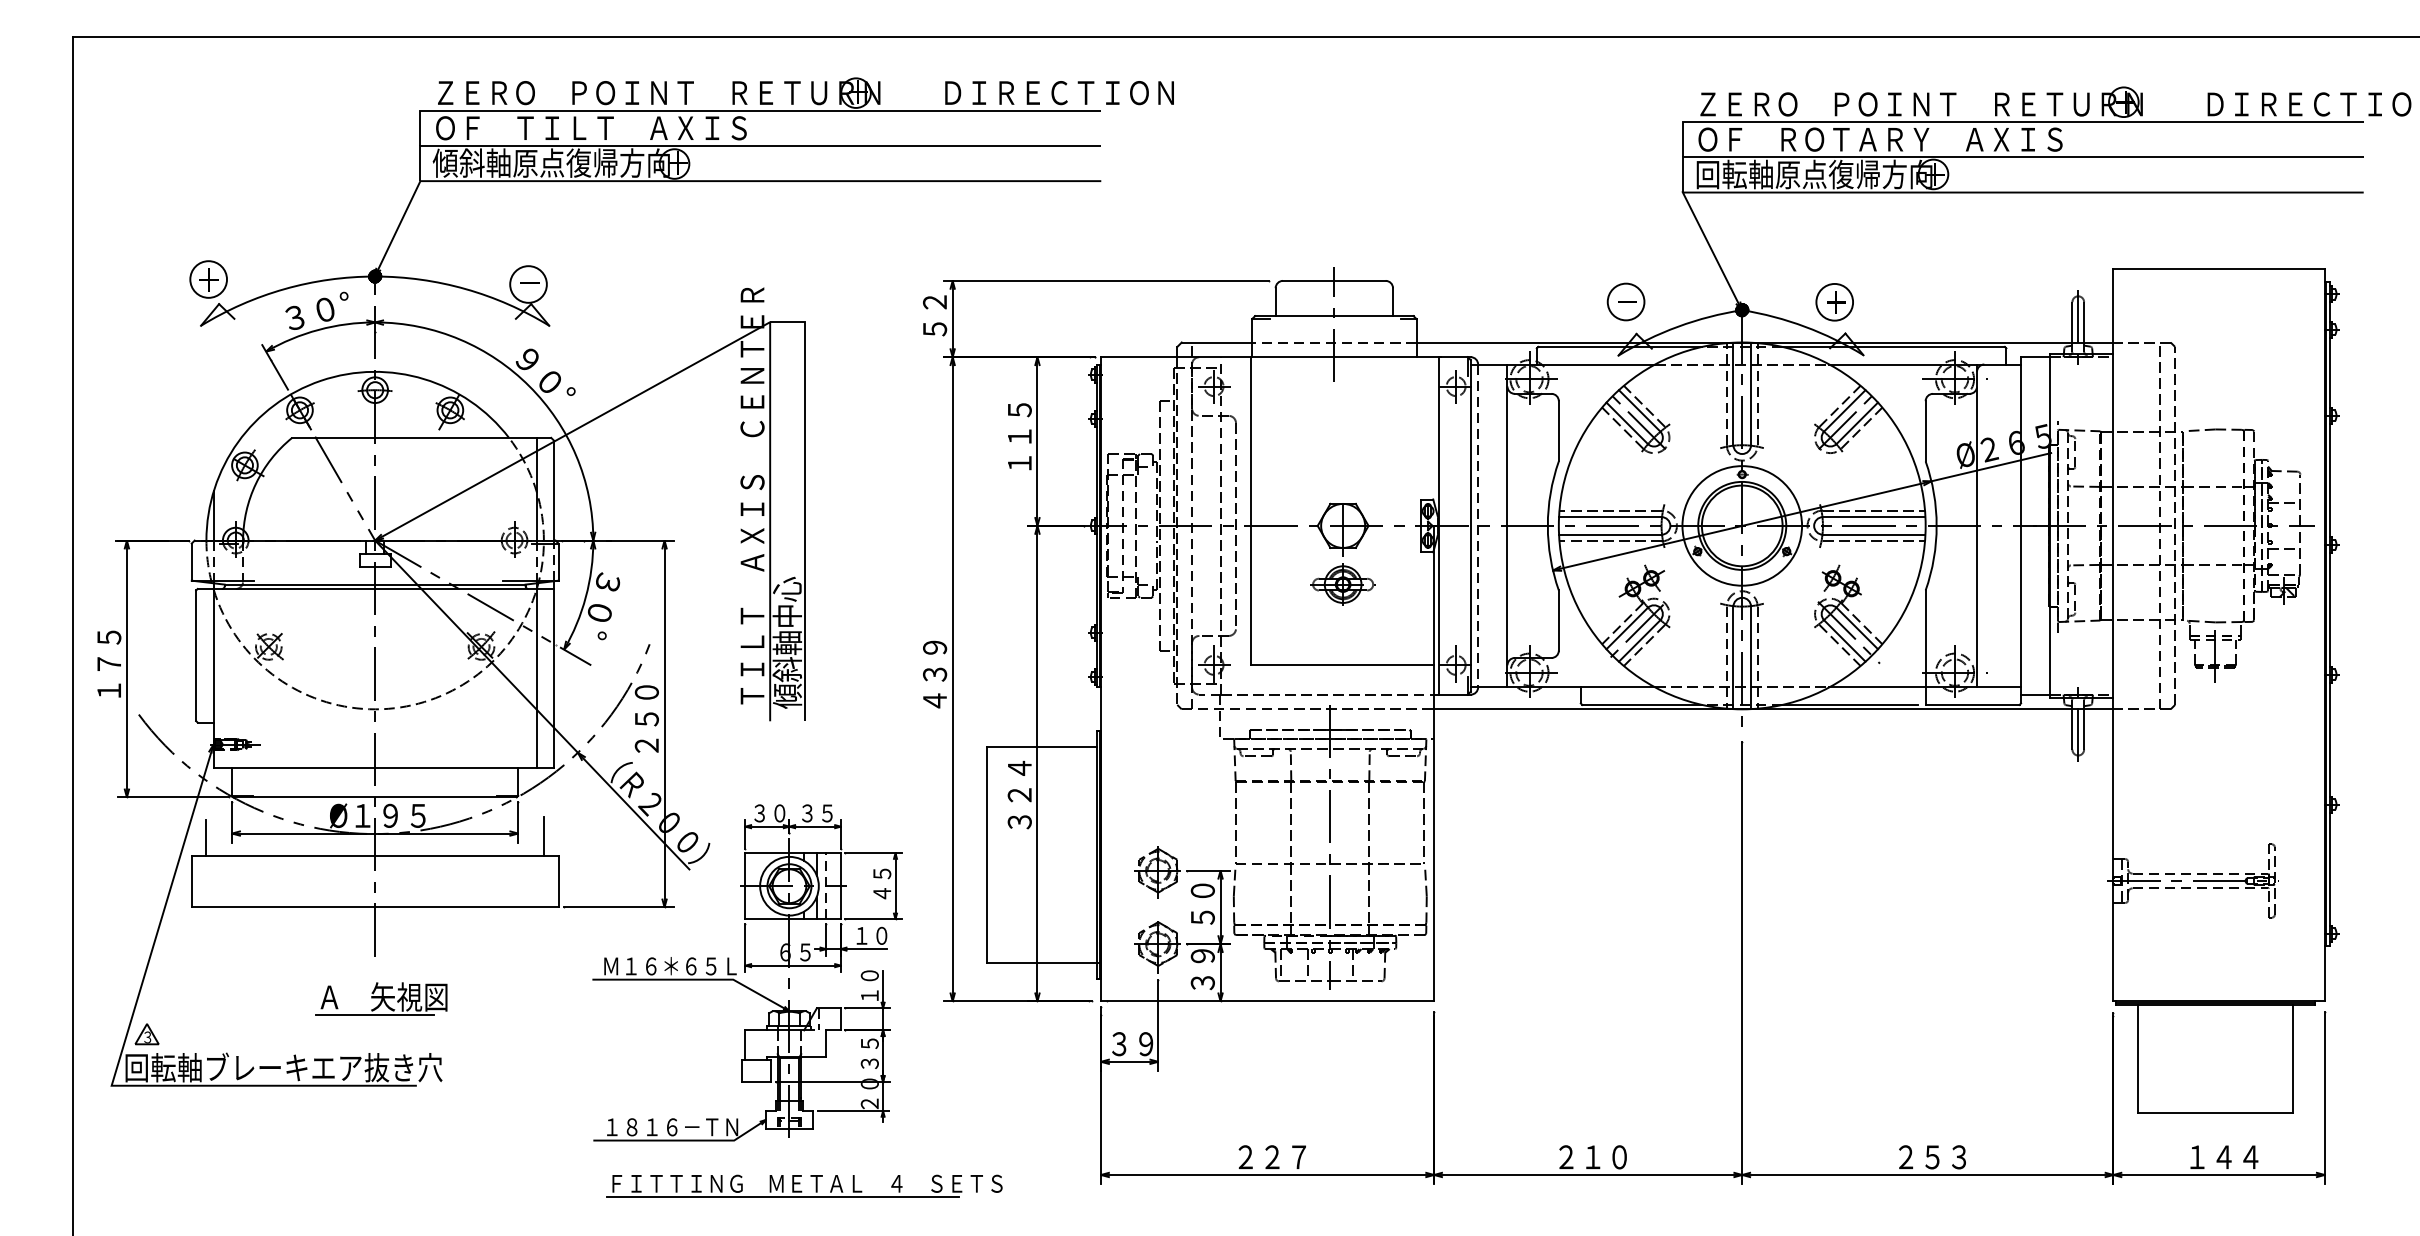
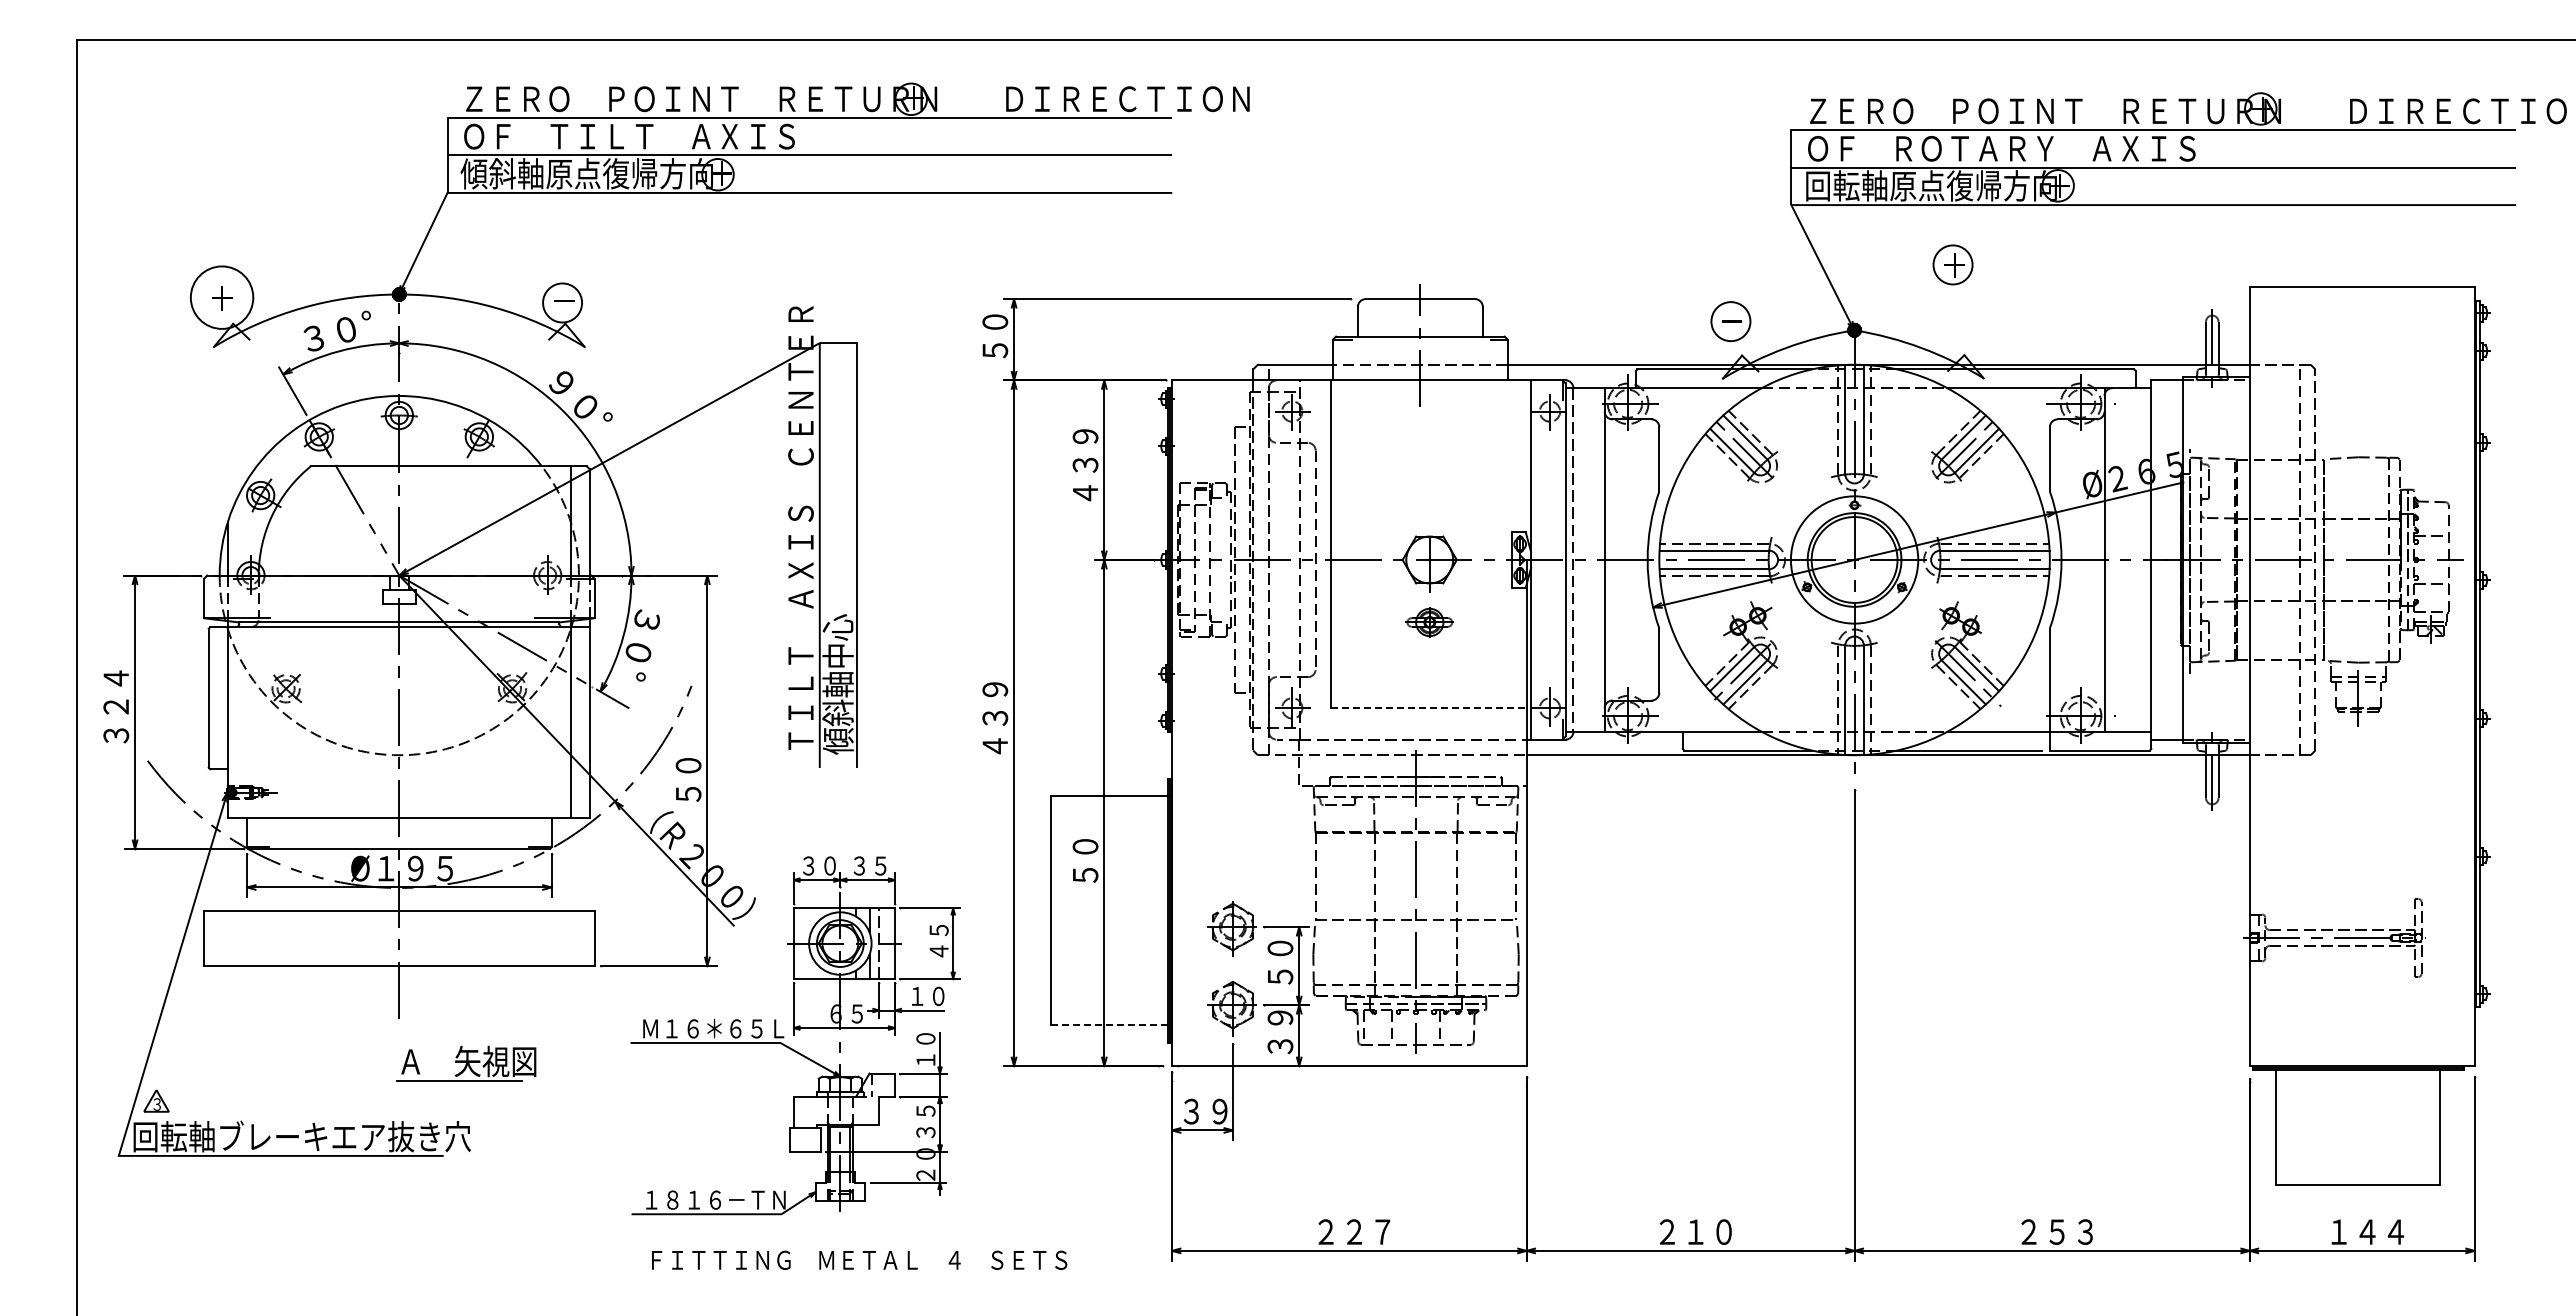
circle: (208, 279) -> (221, 297), size x1.6
text: (935, 301) -> (995, 321), ５２ -> ５０
part: (1834, 301) -> (1952, 264), moved
text: (1019, 437) -> (1085, 465), １１５ -> ４３９
part: (1342, 584) -> (1429, 622), size x0.7
text: (109, 663) -> (116, 706), １７５ -> ３２４
line: (1341, 665) -> (1428, 708), solid -> dashed
text: (646, 718) -> (688, 765), ２５０ -> ５０
text: (1019, 795) -> (1085, 846), ３２４ -> ５０
line: (543, 836) -> (578, 890), removed
line: (206, 837) -> (219, 891), removed
line: (1044, 963) -> (1111, 1025), solid -> dashed
part: (381, 998) -> (466, 1063), moved
line: (782, 1197) -> (832, 1274), removed

